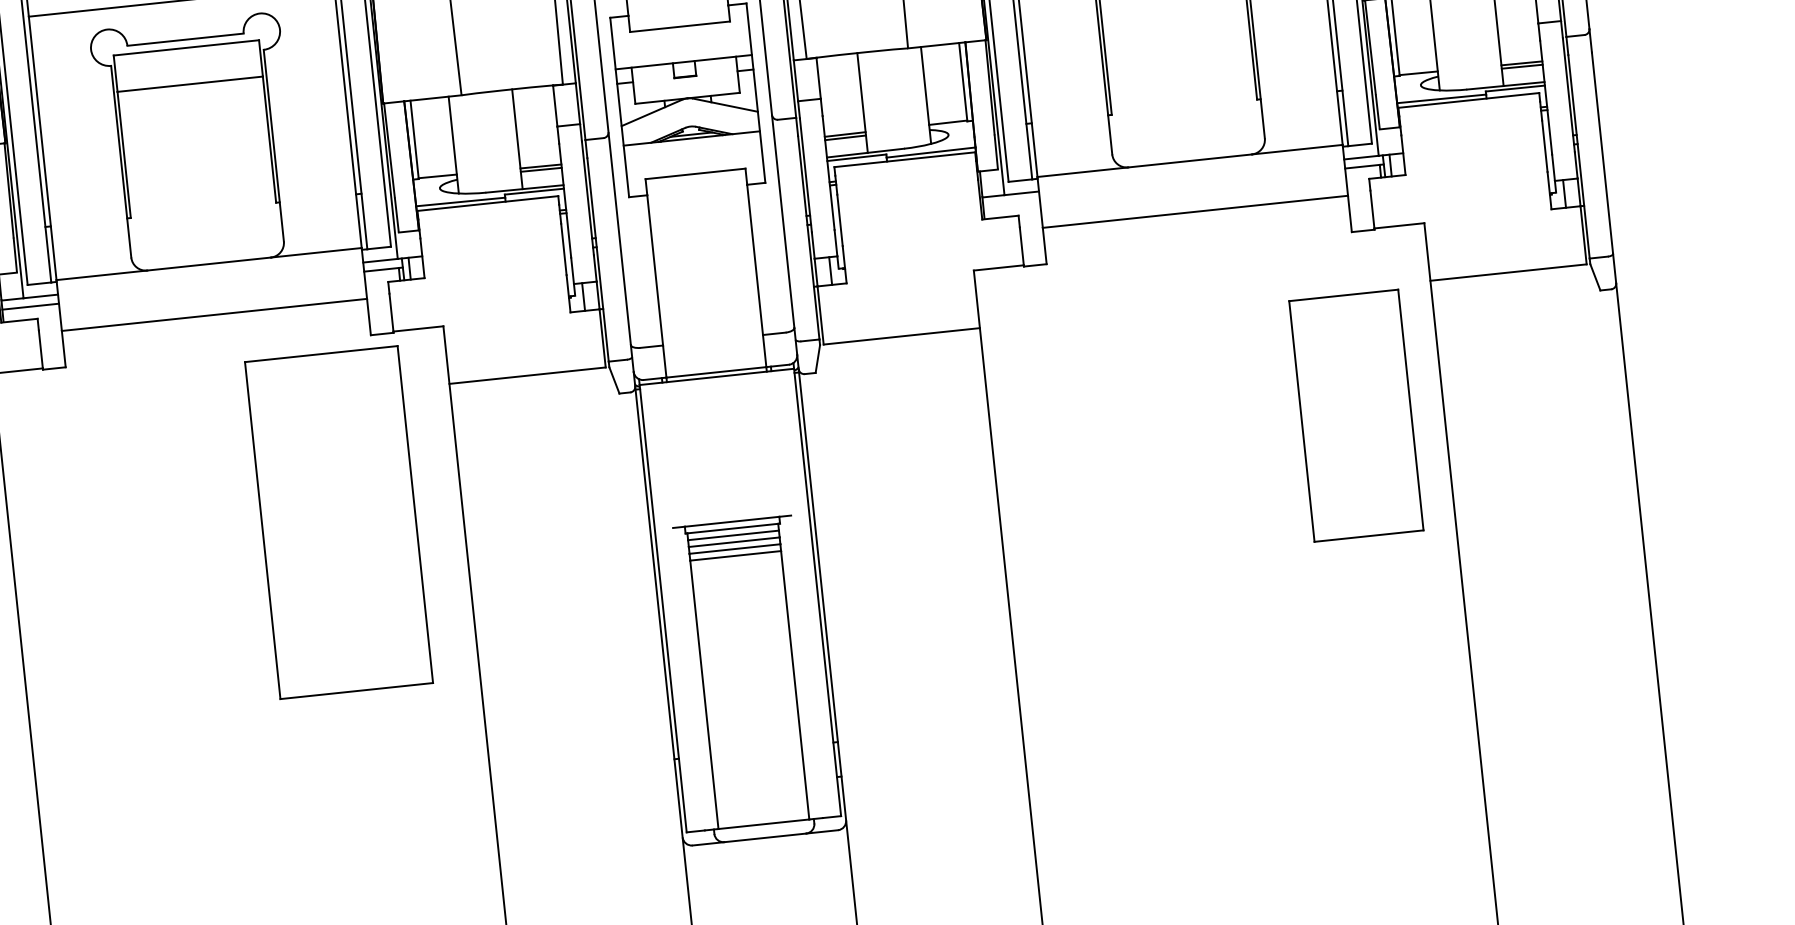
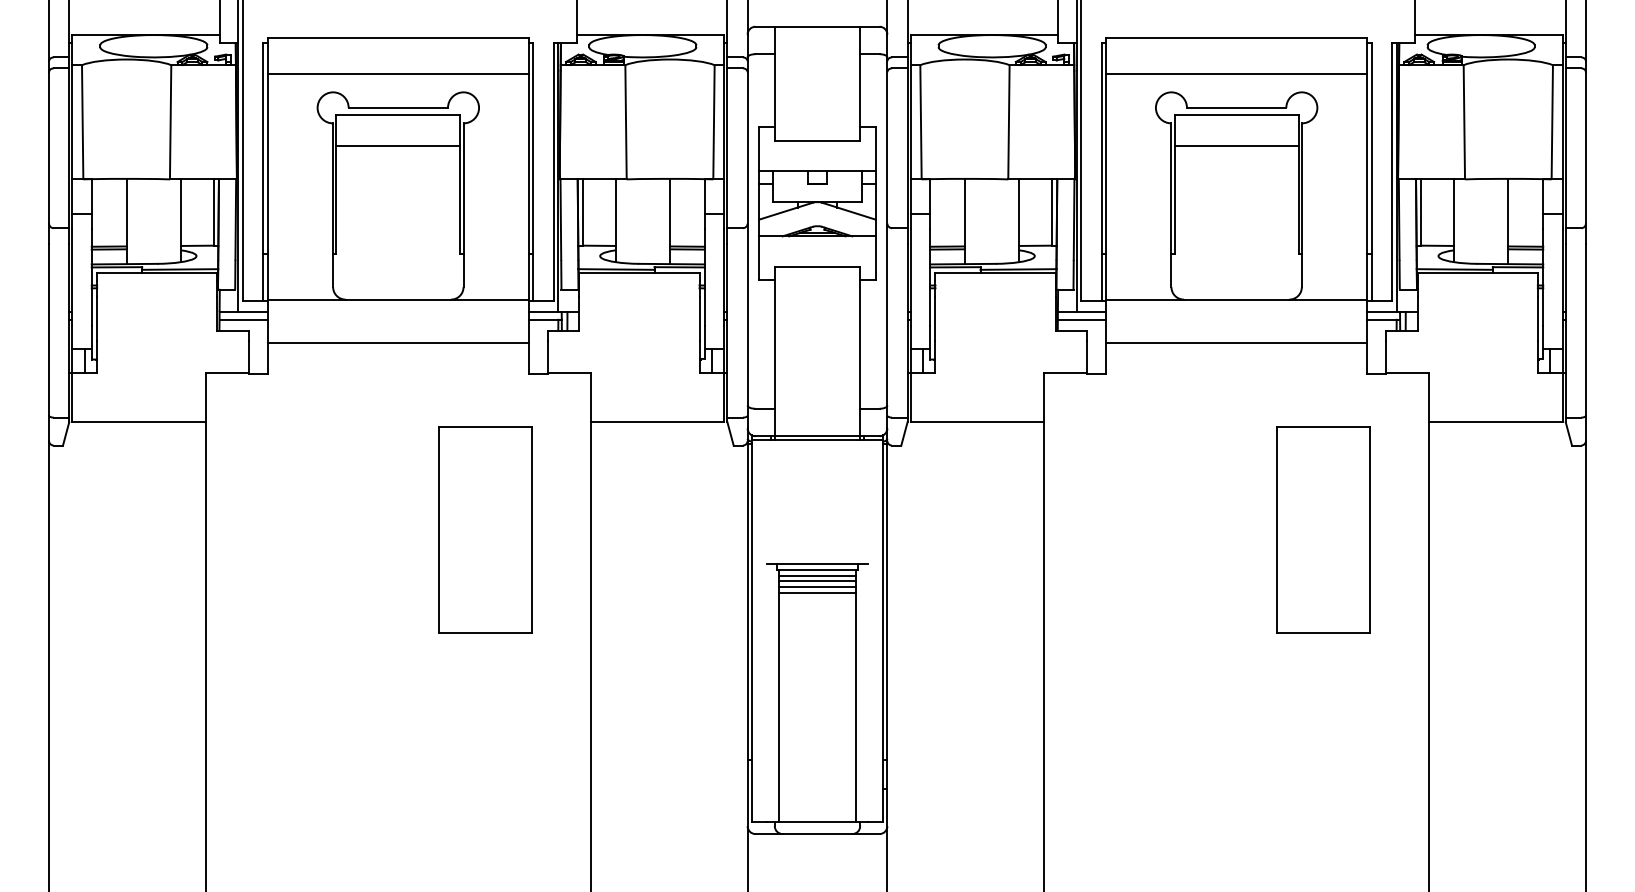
line: (1010, 203) -> (1081, 319), added
part: (1356, 415) -> (1323, 529), moved
part: (339, 522) -> (485, 529), size x0.71

